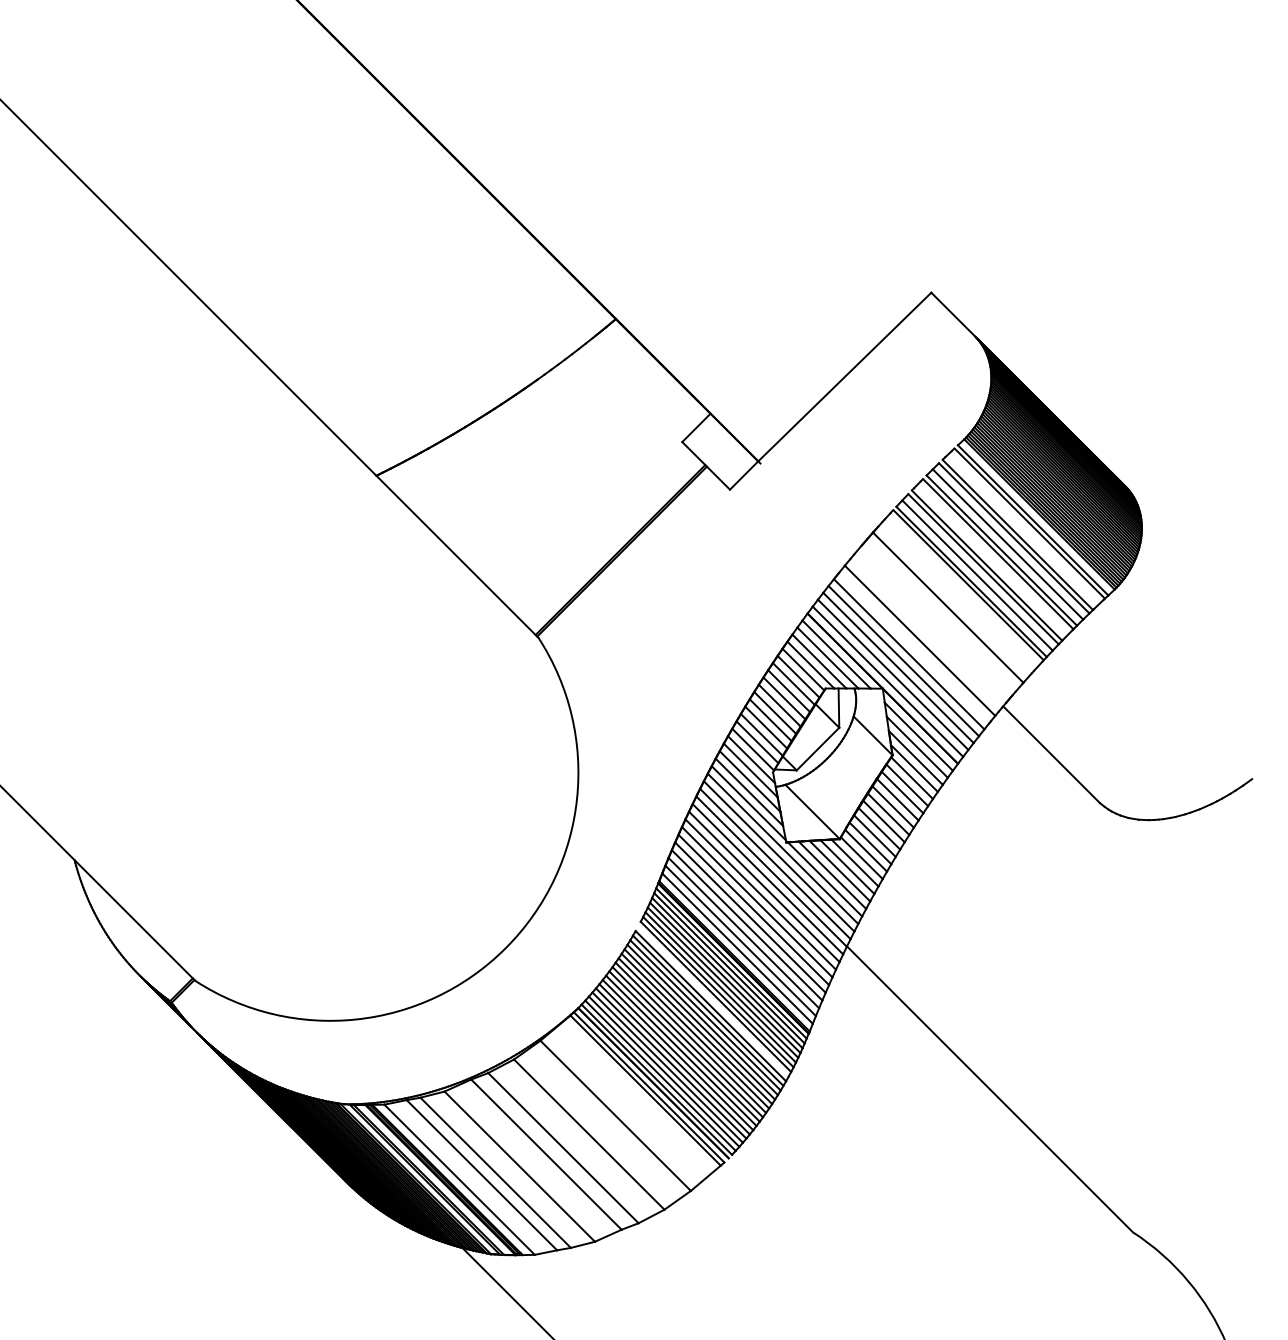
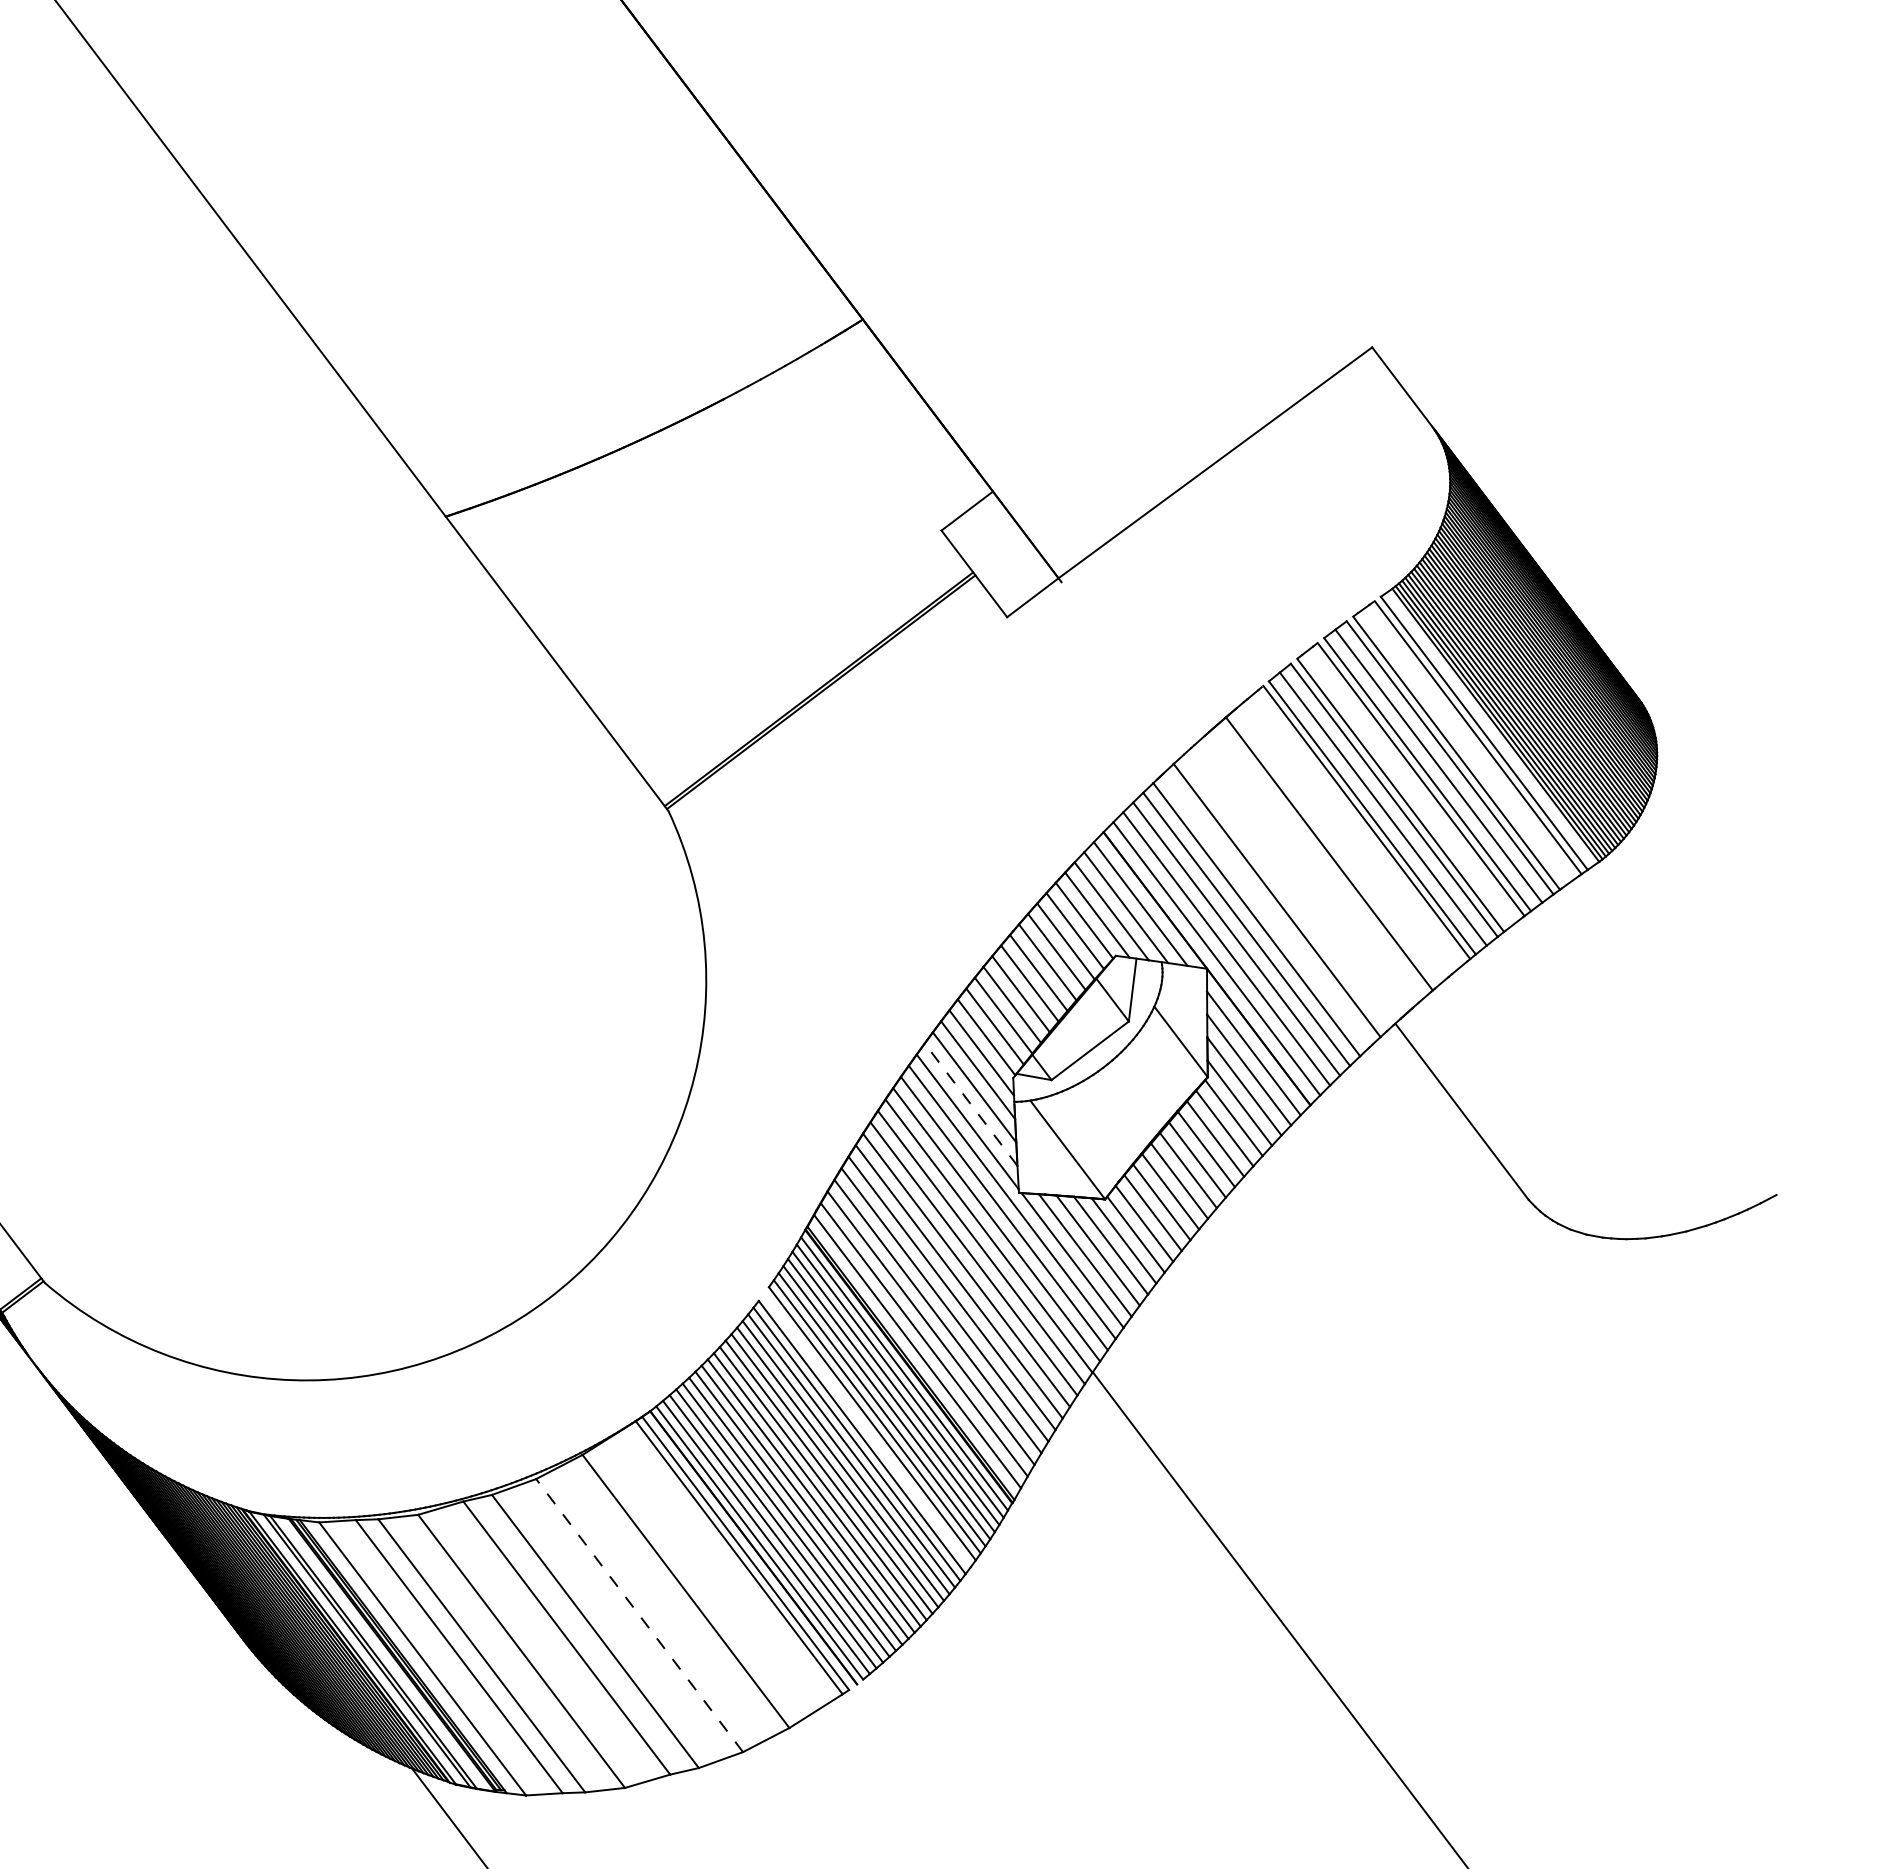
line: (749, 792) -> (971, 1104), solid -> dashed
line: (588, 1134) -> (638, 1615), solid -> dashed

